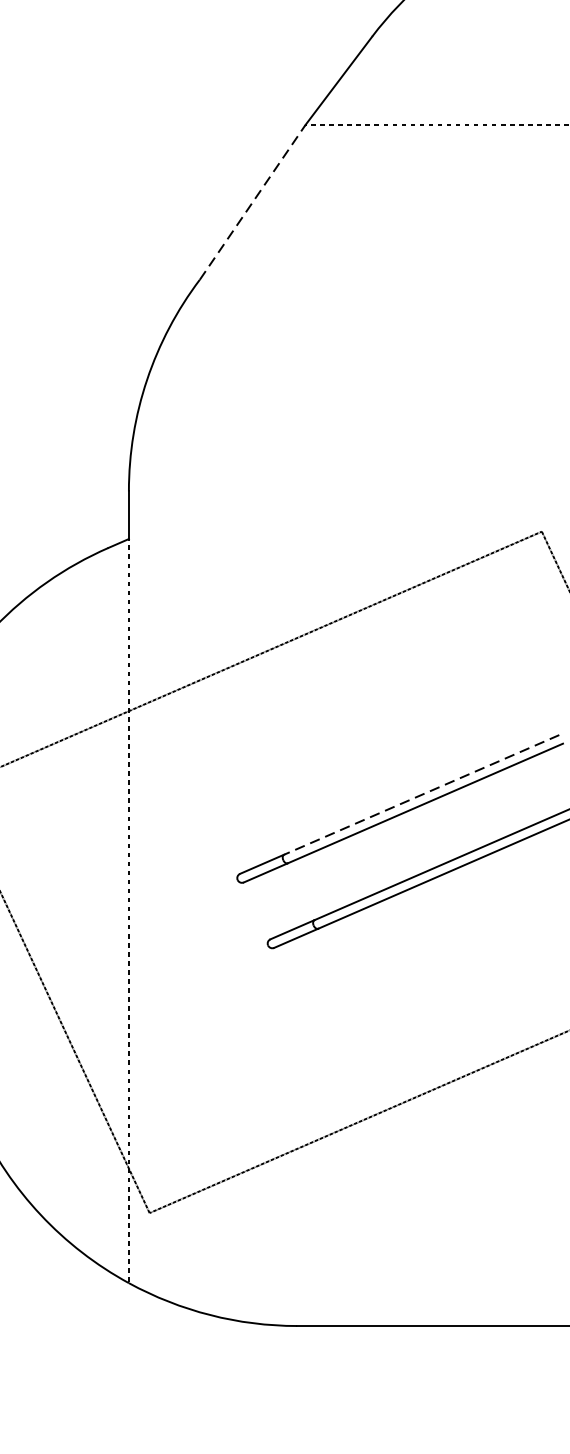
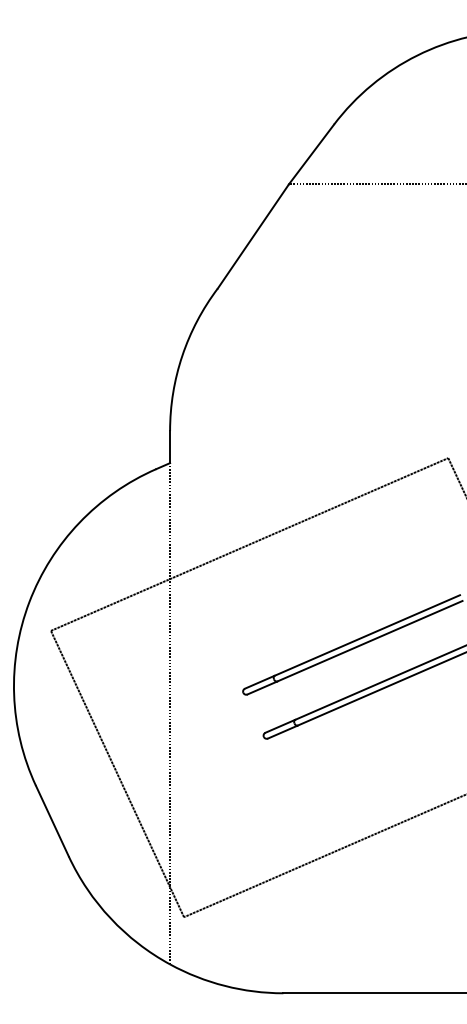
line: (252, 202) -> (253, 236), dashed -> solid
line: (420, 794) -> (366, 635), dashed -> solid

